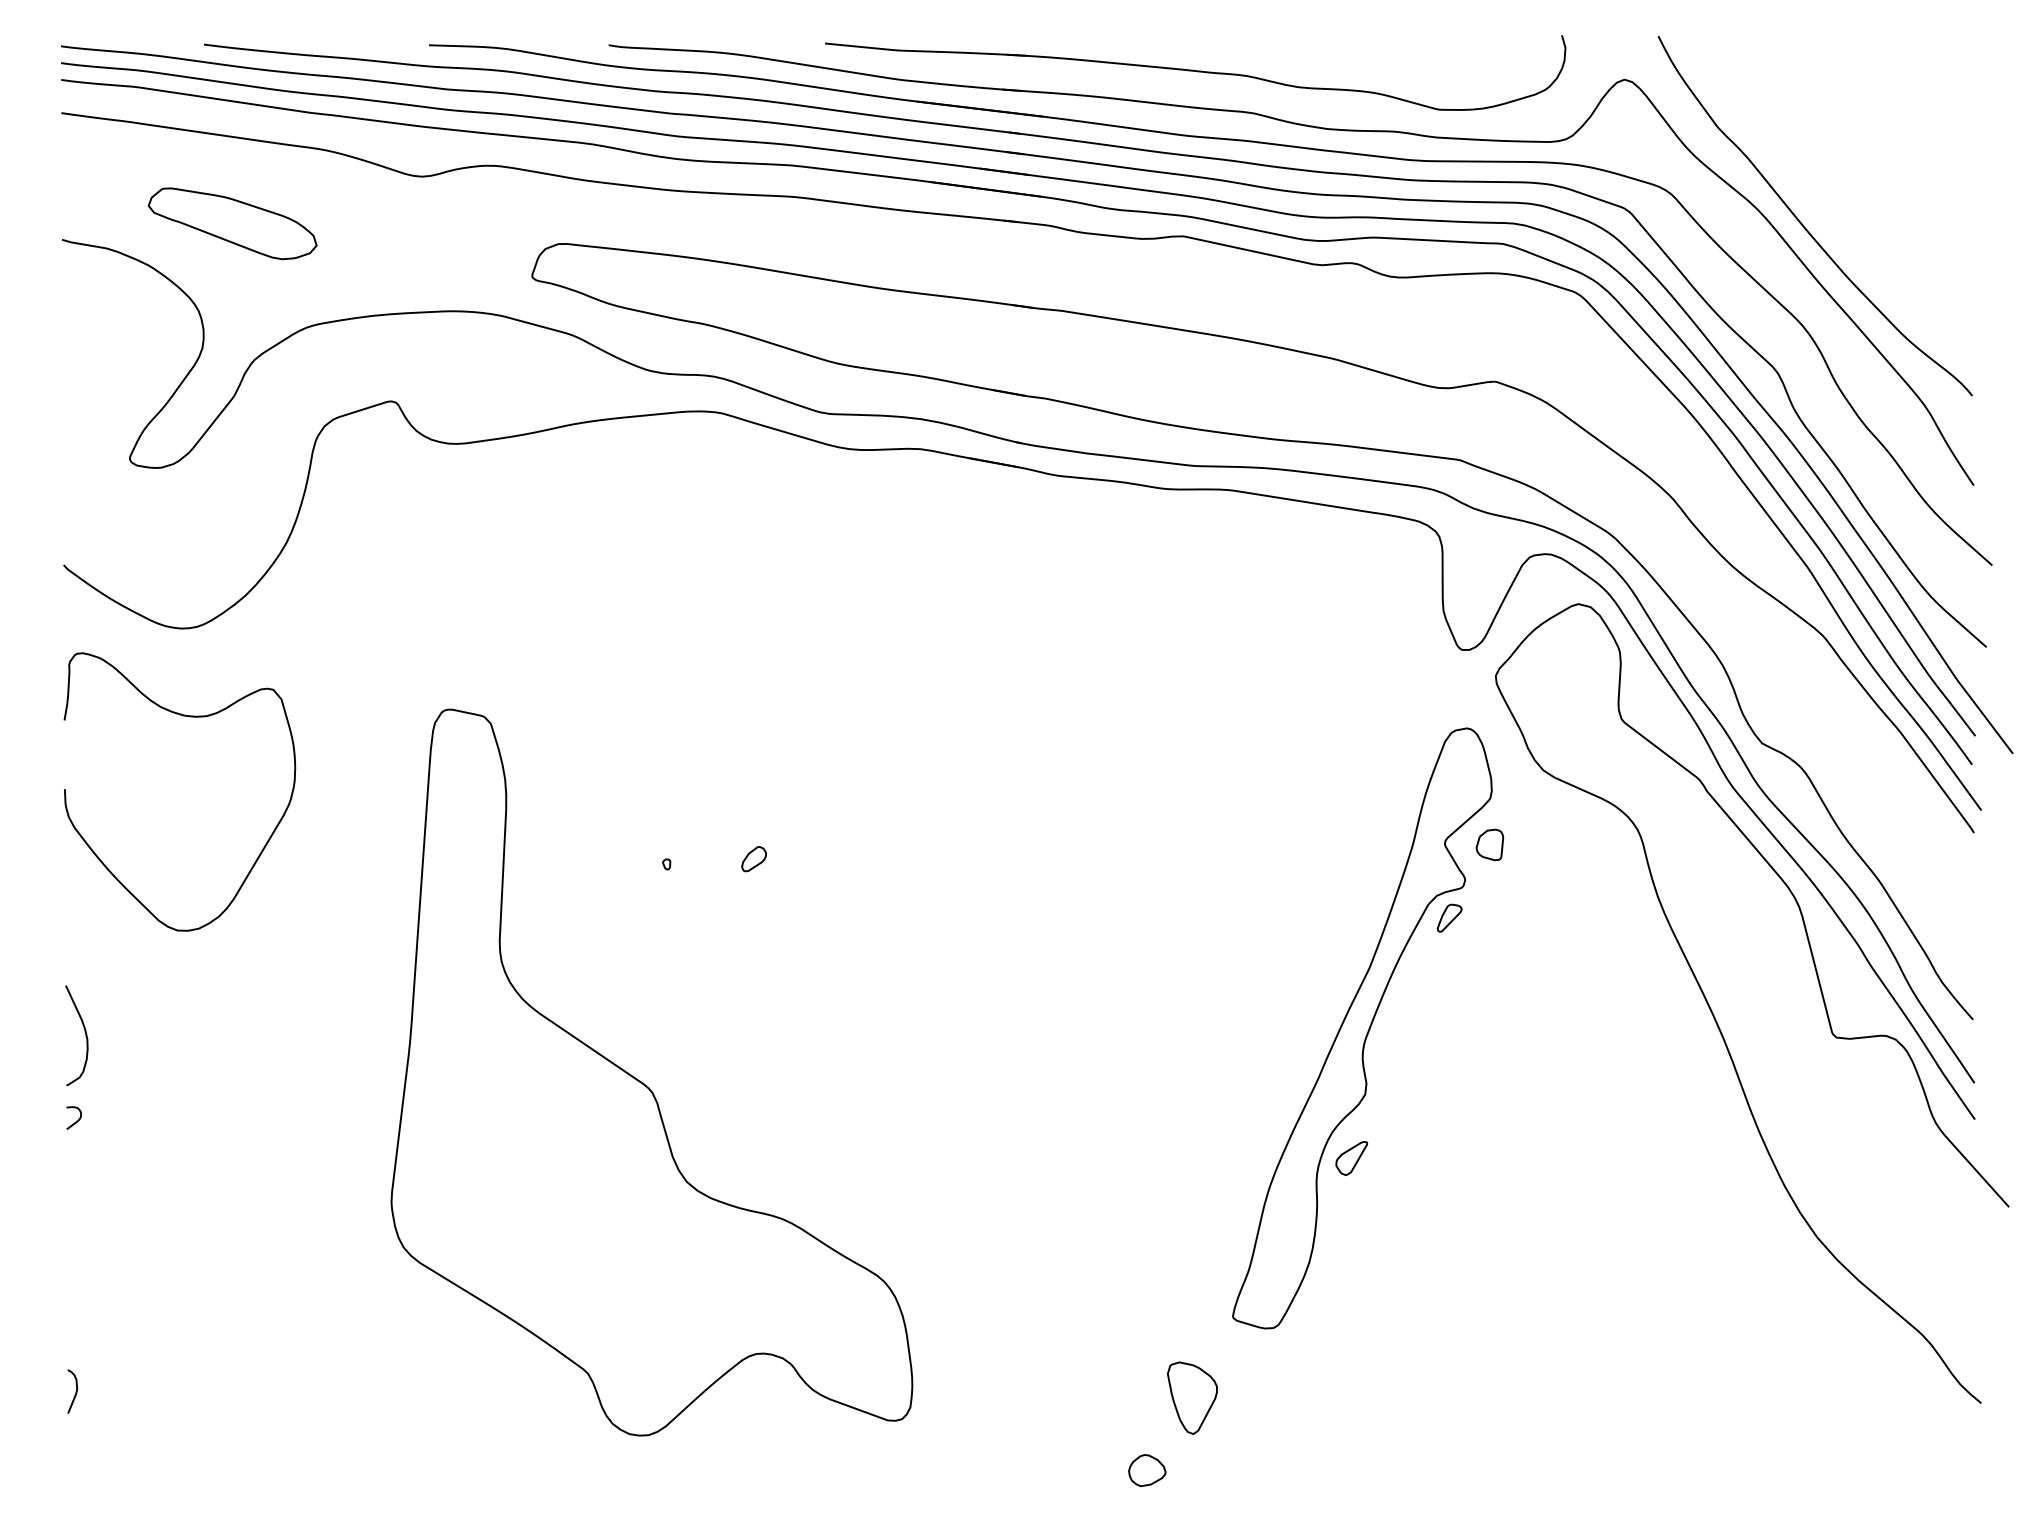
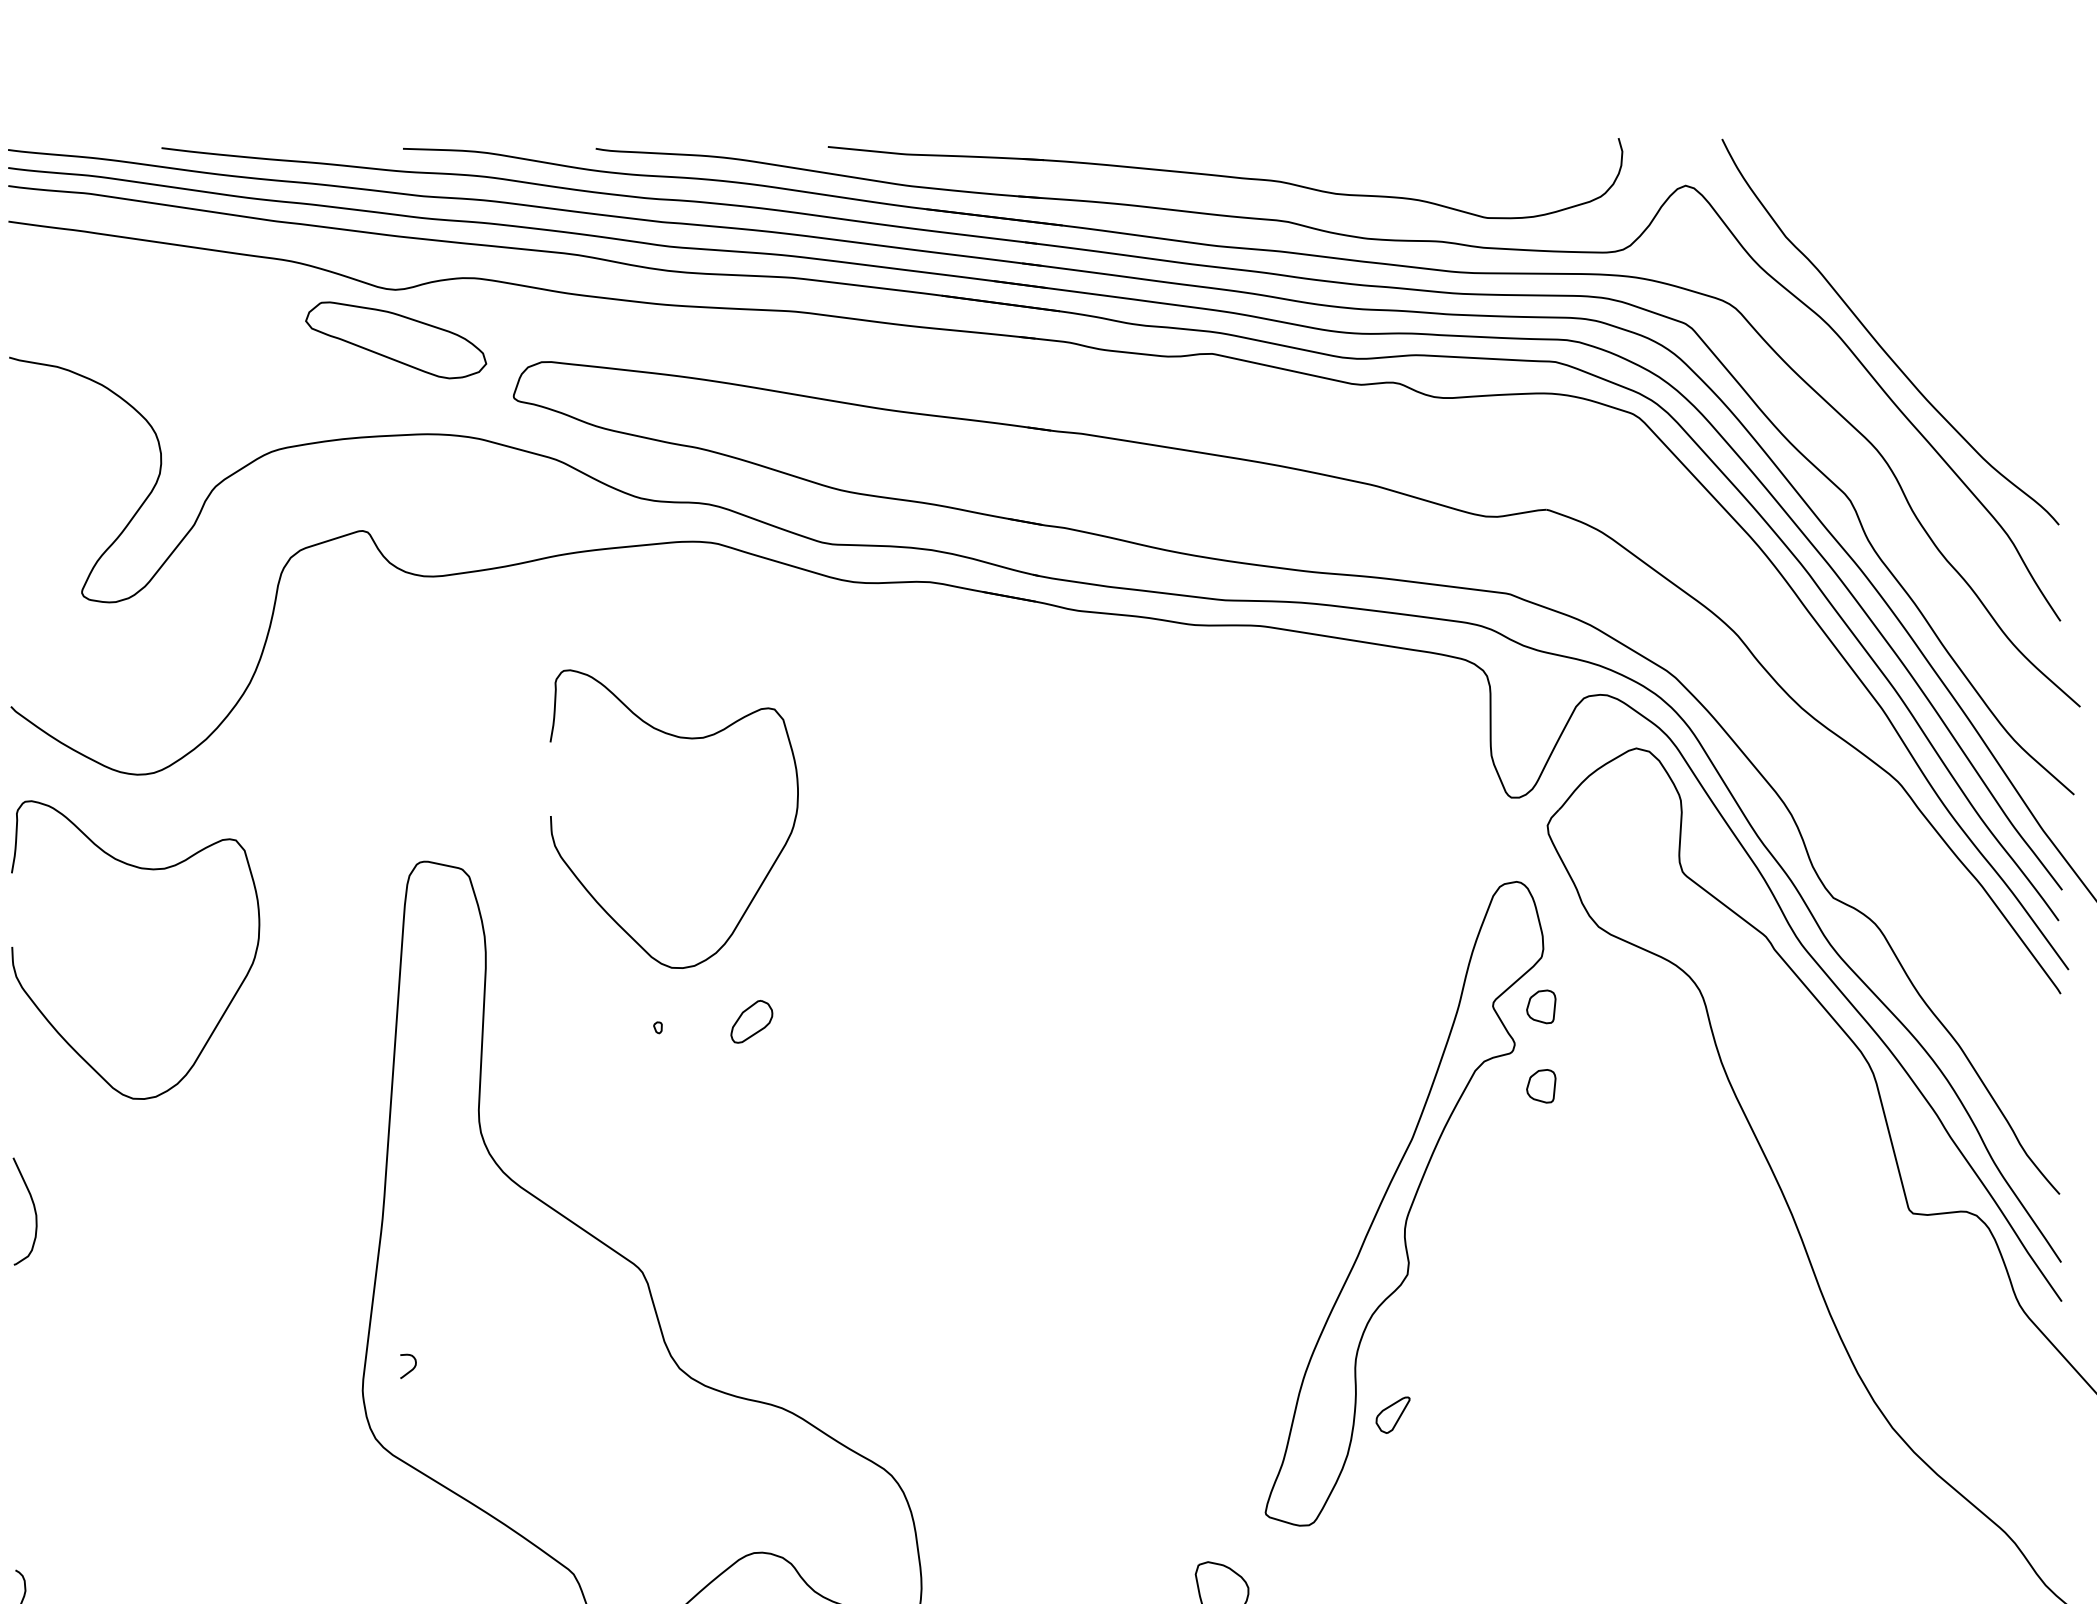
part: (232, 223) -> (395, 340), moved
curve: (691, 595) -> (684, 739), added
part: (753, 859) -> (751, 1022), size x1.6
part: (1449, 917) -> (1497, 1084), removed
part: (1489, 918) -> (1540, 1085), added
curve: (75, 1121) -> (409, 1370), moved
part: (1351, 1158) -> (1392, 1415), moved

